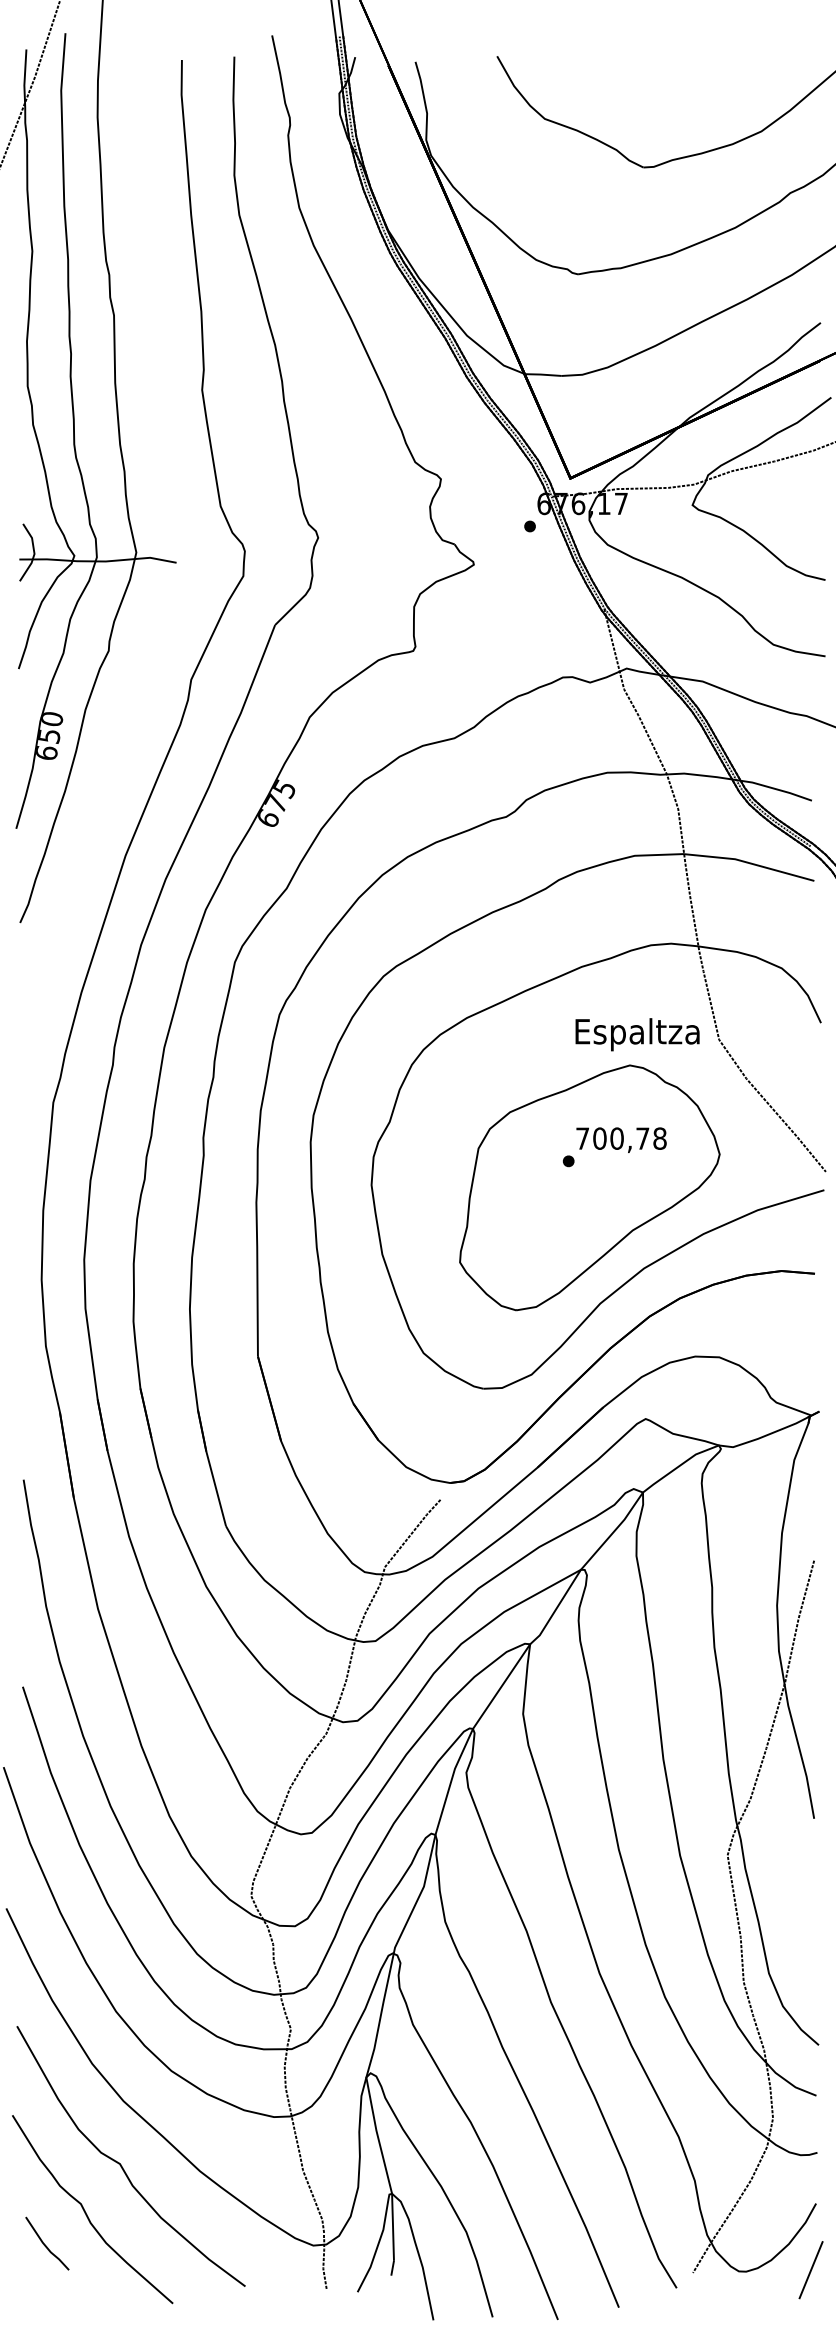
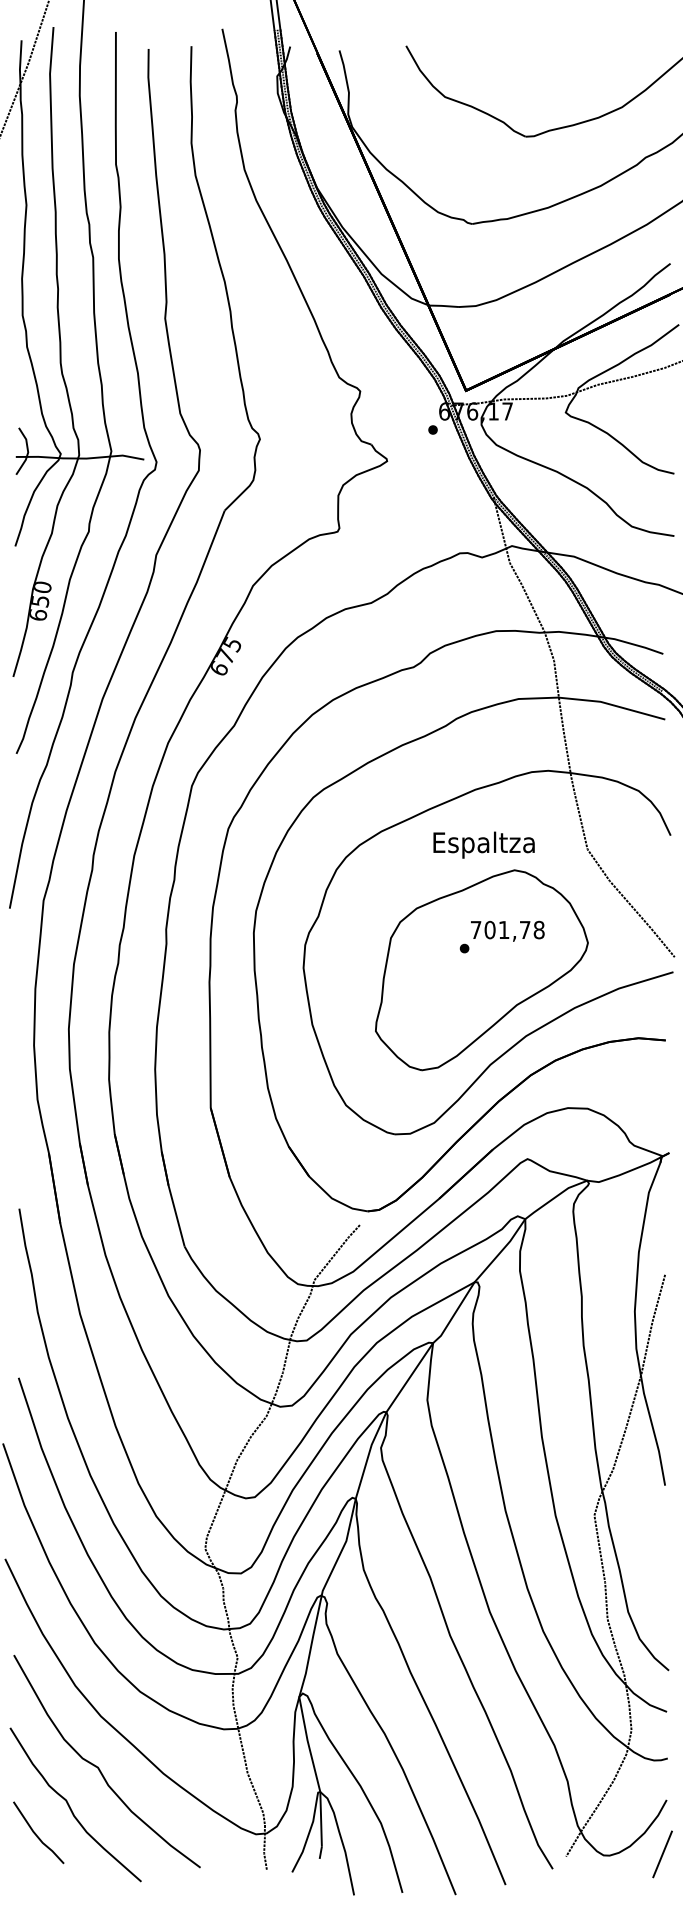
part: (169, 600) -> (138, 490), added
text: (637, 1034) -> (484, 844), moved
text: (616, 1138) -> (503, 929), 700,78 -> 701,78
part: (47, 2243) -> (38, 1832), size x1.43

